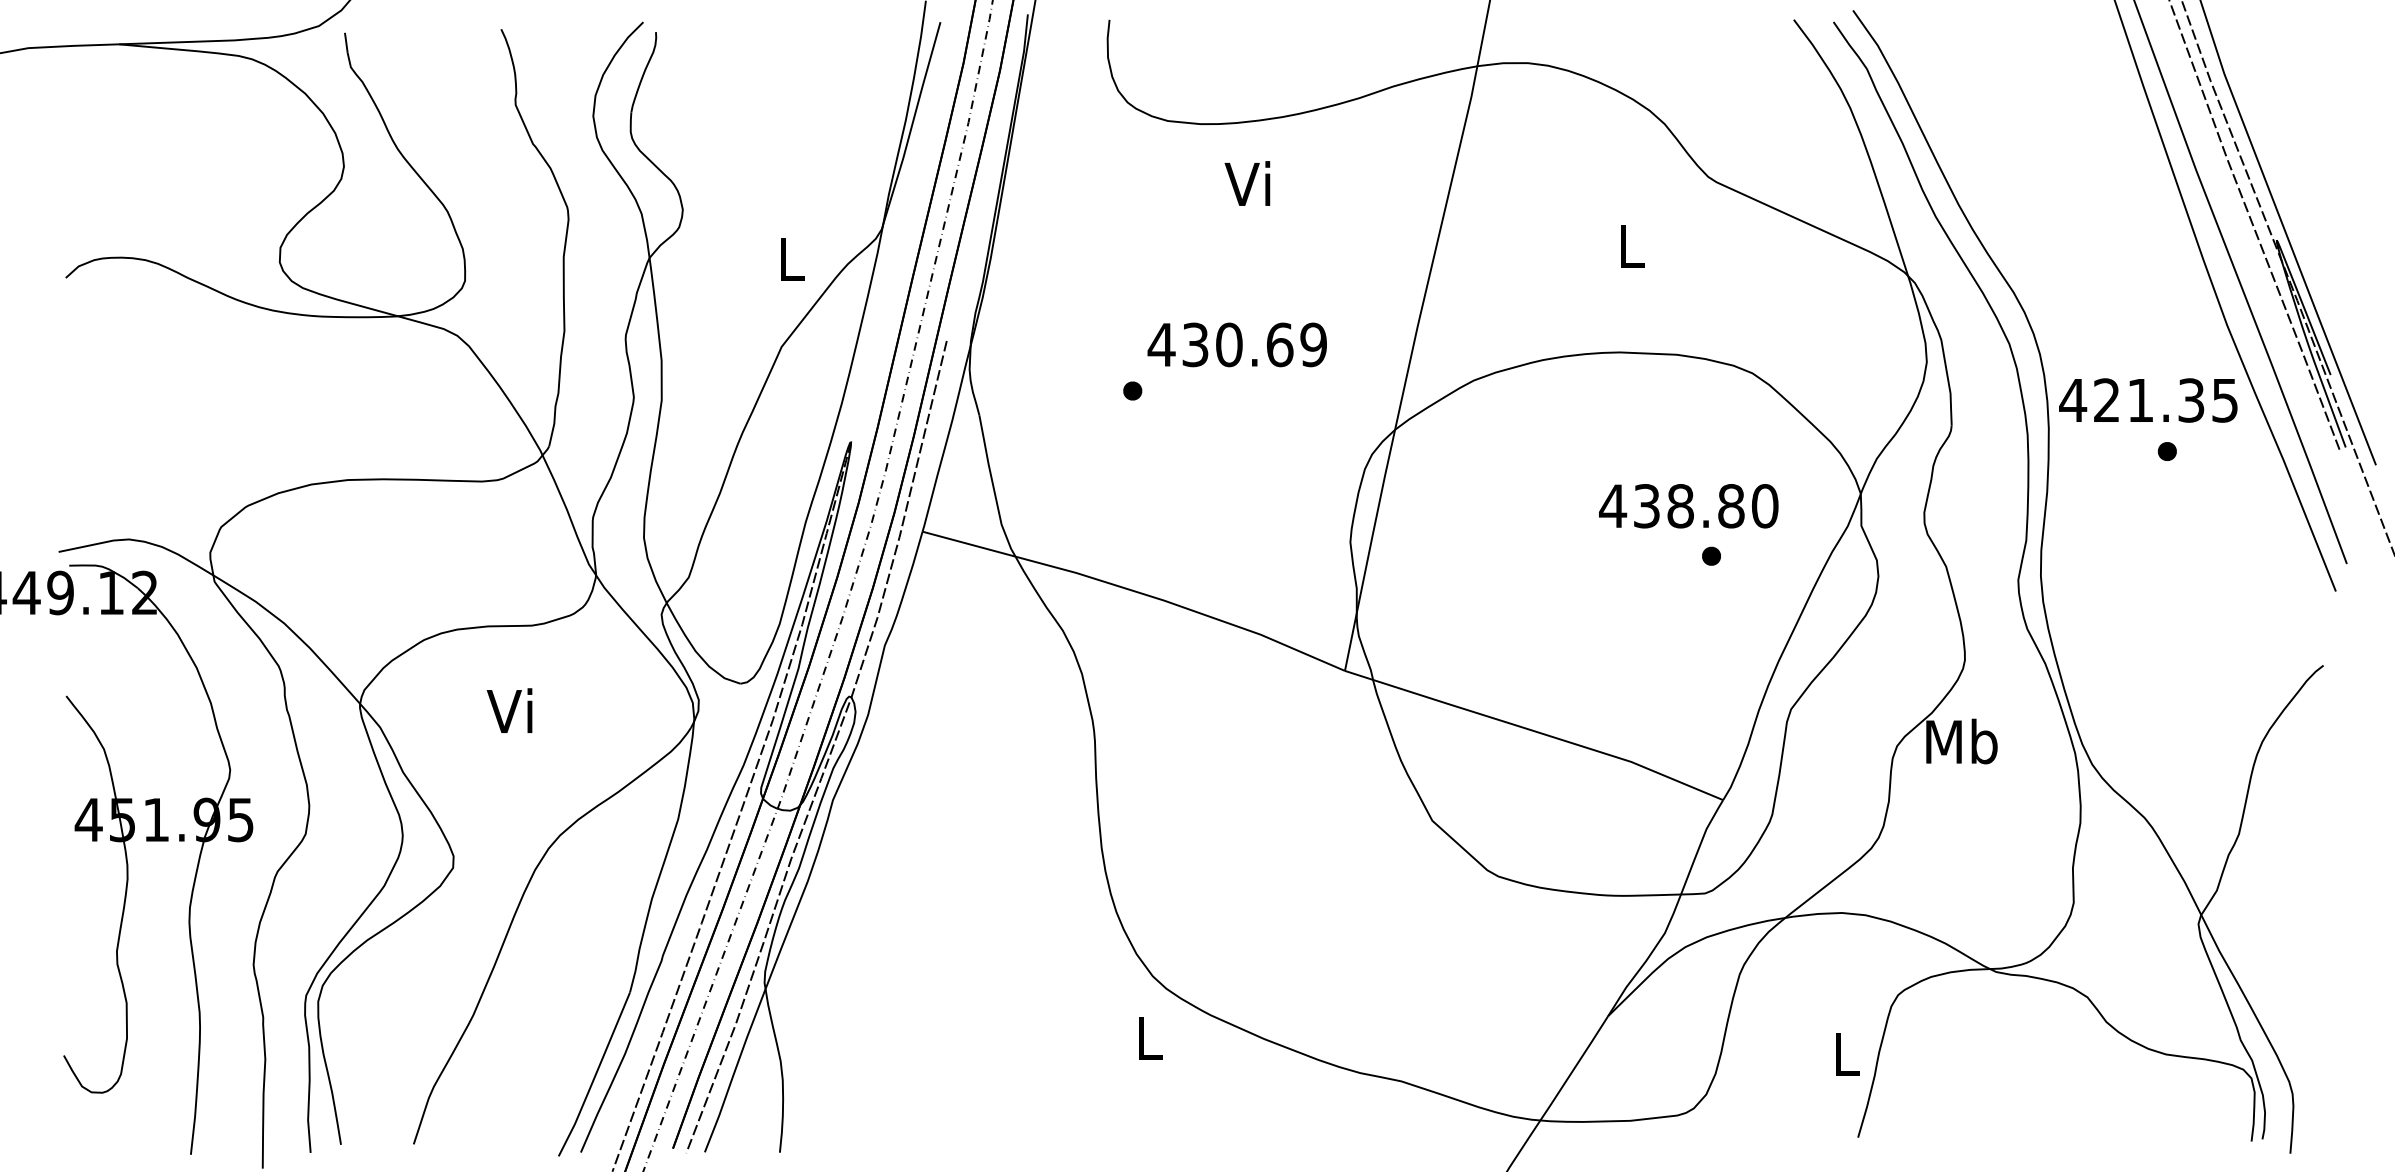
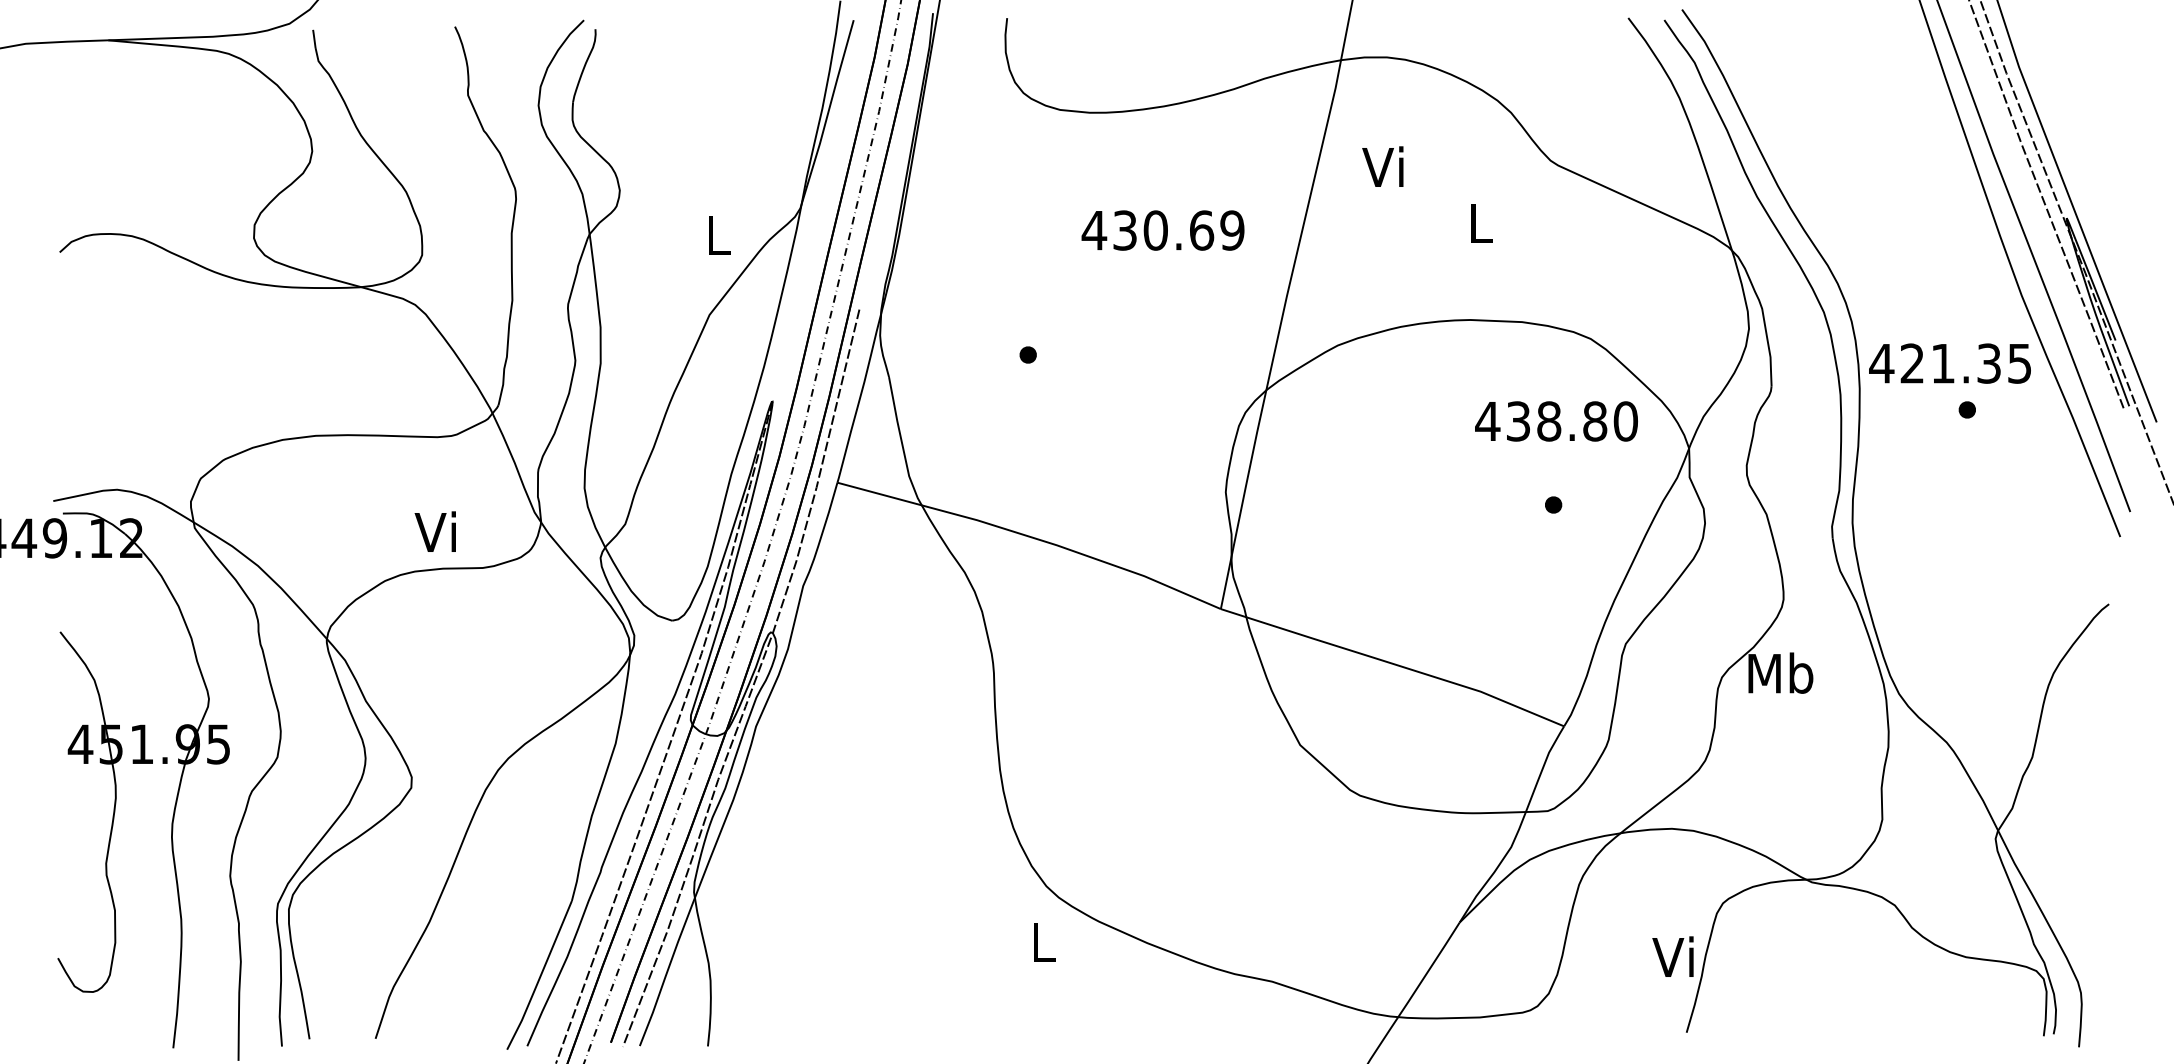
text: (1247, 183) -> (1382, 166), moved
text: (1236, 344) -> (1162, 230), moved
text: (1688, 506) -> (1556, 421), moved
text: (509, 710) -> (435, 531), moved
text: (1842, 1053) -> (1672, 956), L -> Vi

